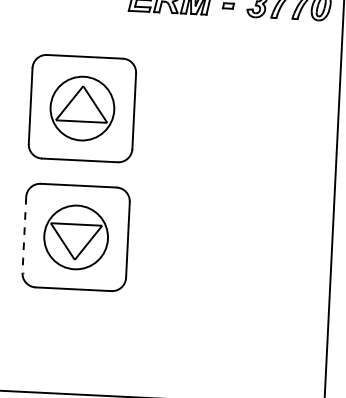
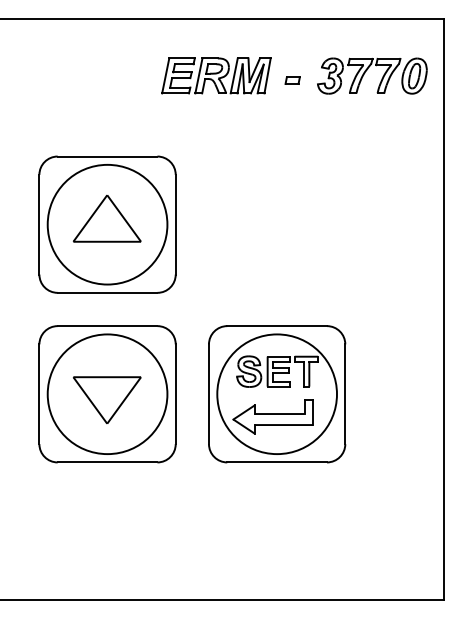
circle: (82, 108) -> (107, 224), size x1.43
line: (24, 235) -> (39, 394), dashed -> solid
circle: (76, 237) -> (107, 394), size x1.43
part: (205, 243) -> (277, 394), added

